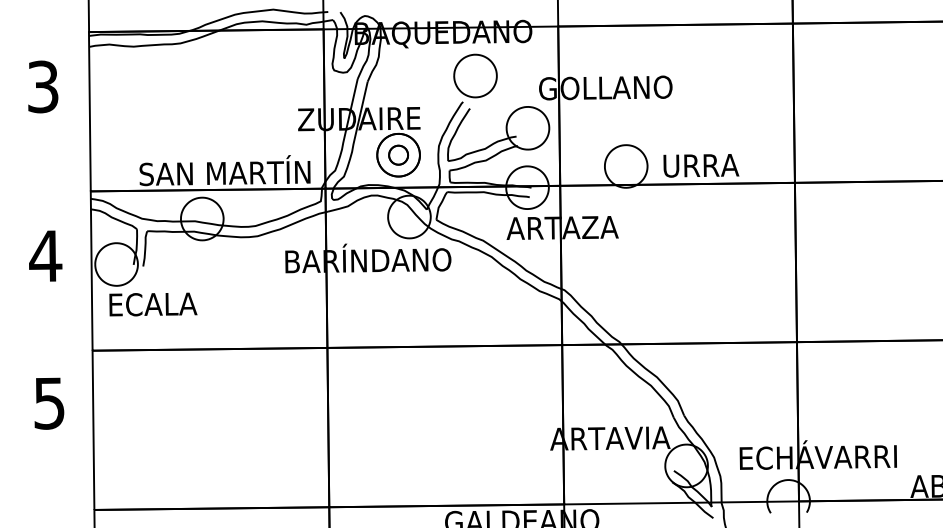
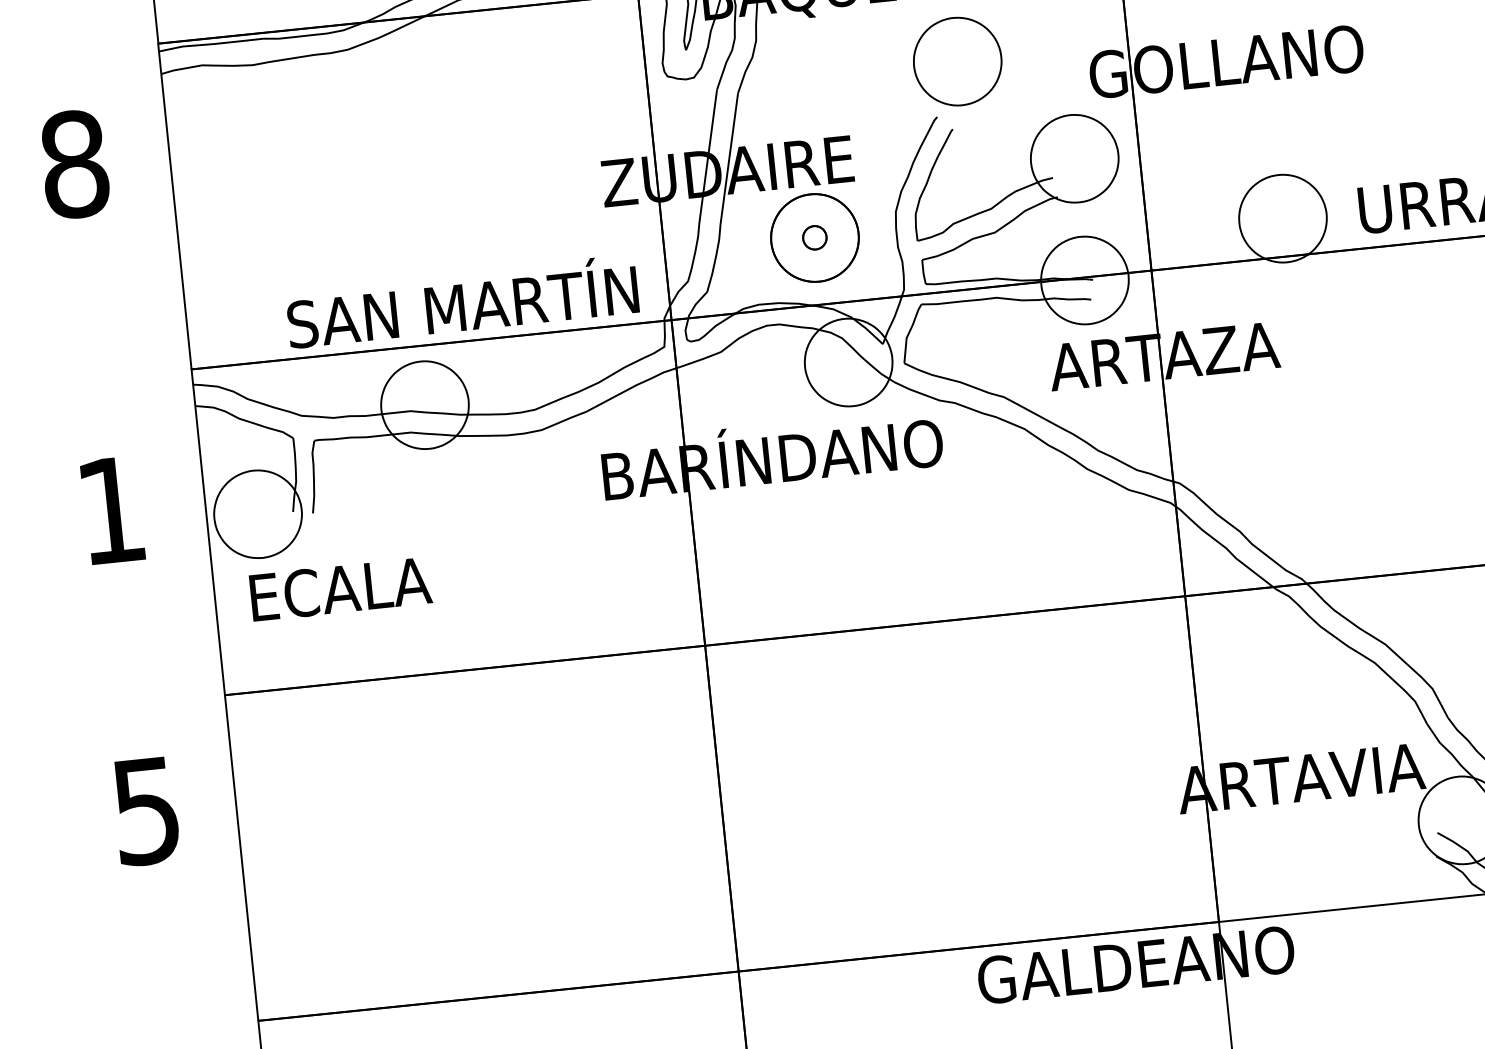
text: (43, 86) -> (75, 163), 3 -> 8
part: (398, 154) -> (814, 236), size x0.6
text: (45, 255) -> (110, 509), 4 -> 1

